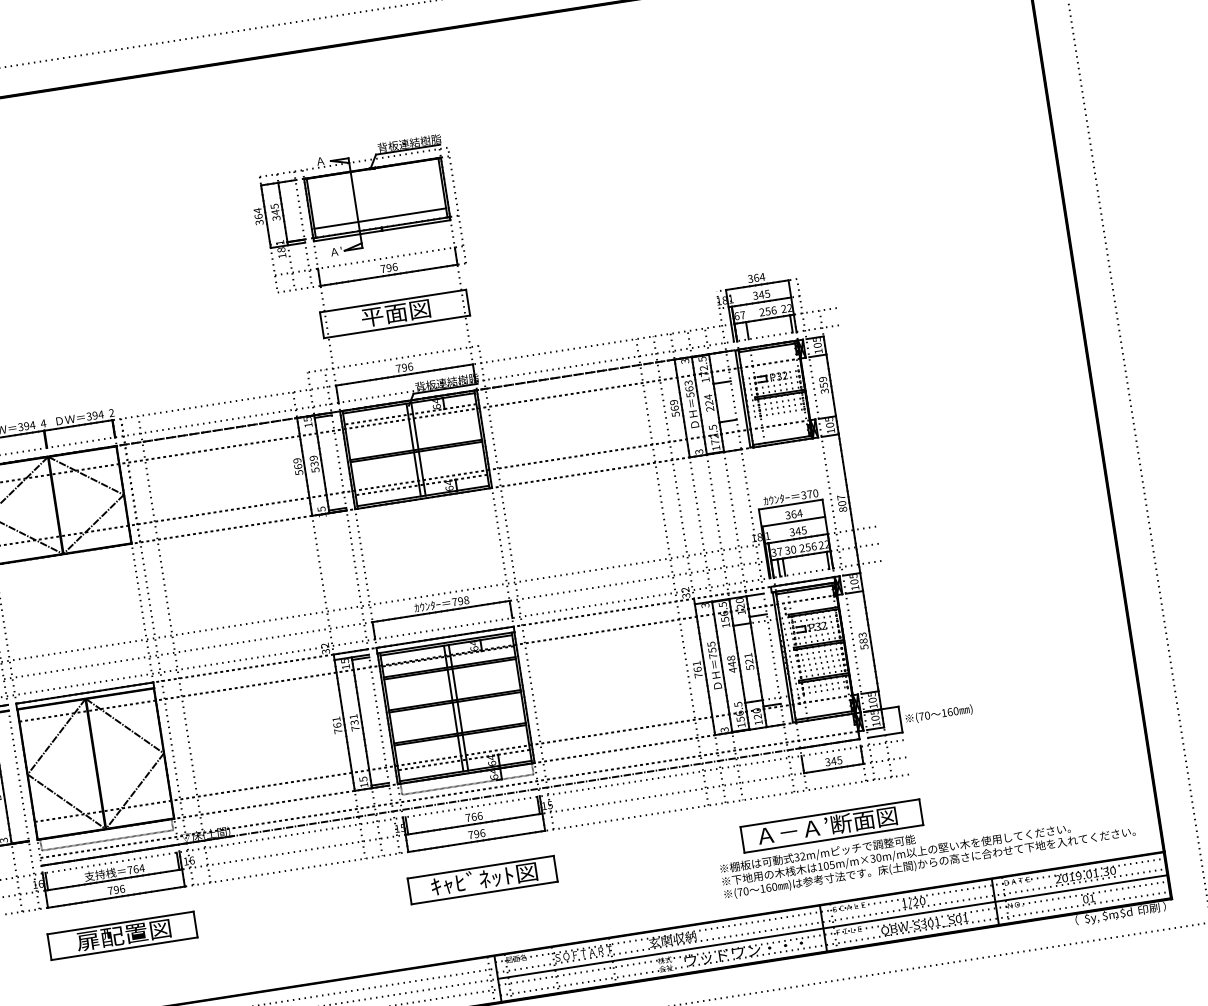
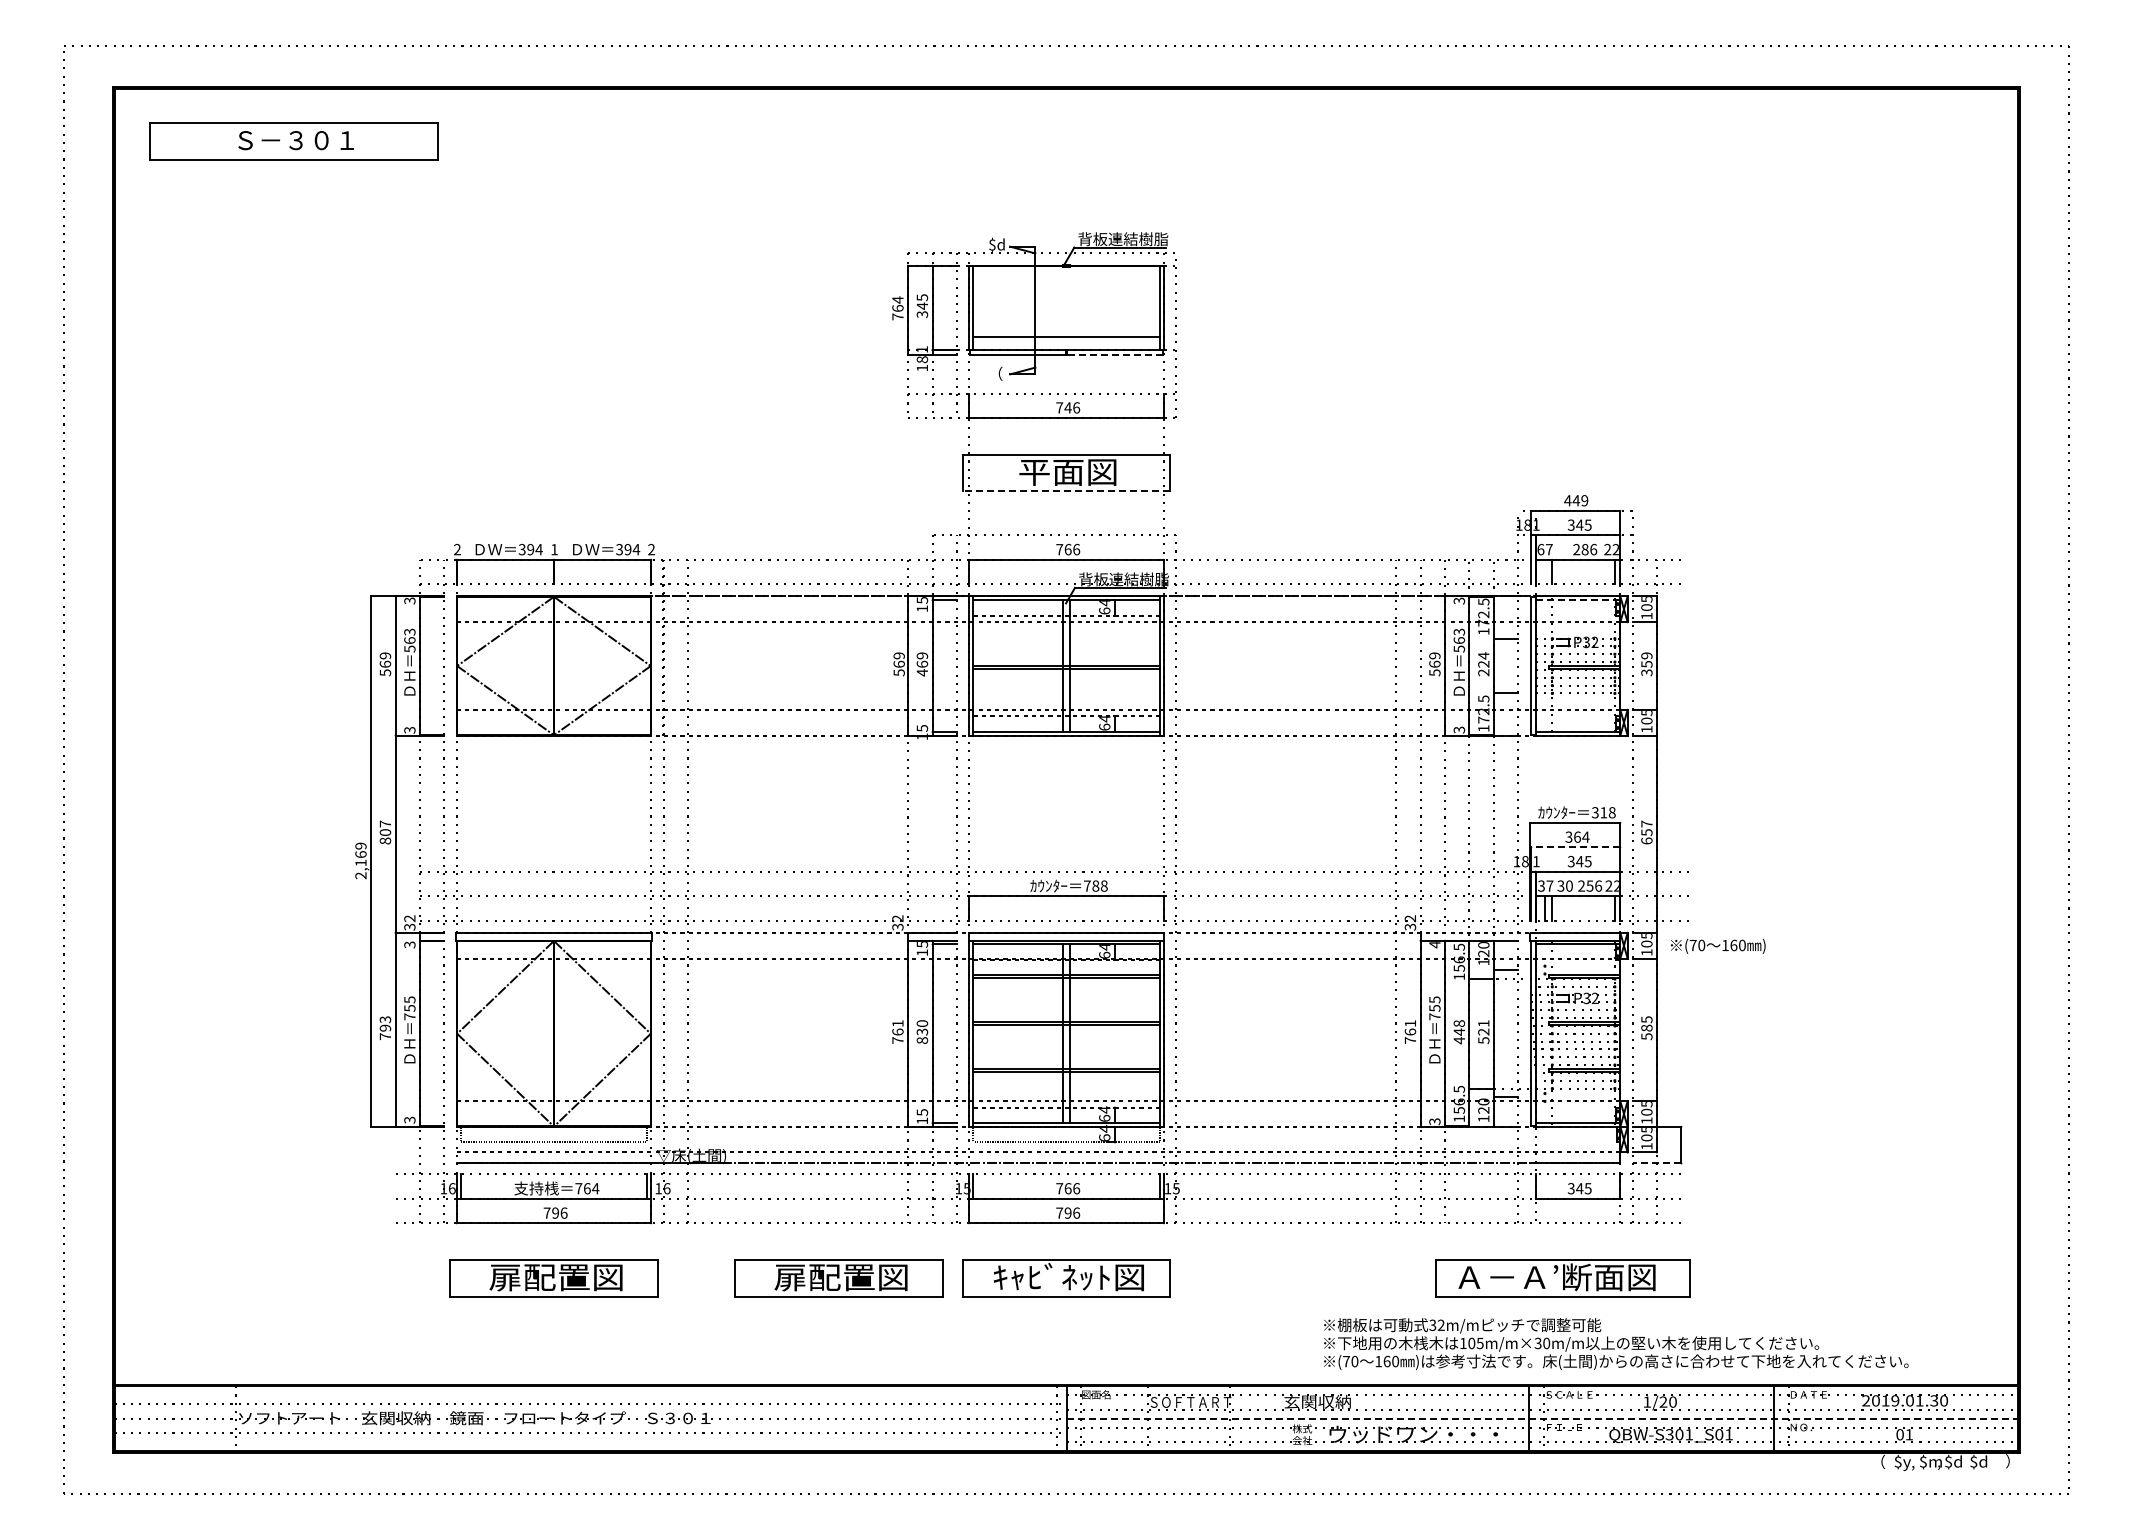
text: (320, 160) -> (996, 244), Ａ -> $d
text: (259, 222) -> (897, 316), 364 -> 764
line: (415, 225) -> (1114, 354), solid -> dashed
text: (336, 251) -> (998, 373), Ａ' -> （
text: (388, 267) -> (1067, 407), 796 -> 746
text: (756, 277) -> (1576, 500), 364 -> 449
text: (767, 311) -> (1584, 549), 256 -> 286
line: (397, 326) -> (1066, 491), solid -> dashed
line: (768, 347) -> (1577, 600), solid -> dashed
text: (404, 367) -> (1067, 549), 796 -> 766
text: (43, 423) -> (554, 549), 4 -> 1
text: (315, 467) -> (922, 668), 539 -> 469
text: (812, 493) -> (1607, 812), 370 -> 318
text: (842, 506) -> (1646, 836), 807 -> 657
line: (793, 521) -> (1575, 847), solid -> dashed
text: (460, 600) -> (1095, 885), 798 -> 788
text: (705, 606) -> (1434, 945), 3 -> 4
text: (862, 635) -> (1646, 1019), 583 -> 585
text: (939, 713) -> (1718, 945), moved
text: (354, 722) -> (922, 1031), 731 -> 830
line: (885, 735) -> (1656, 1163), solid -> dashed
text: (928, 850) -> (1616, 1343), moved
part: (322, 905) -> (838, 1278), added
text: (1148, 908) -> (1985, 1461), 印刷 -> $d
line: (832, 926) -> (1542, 1418), solid -> dashed

